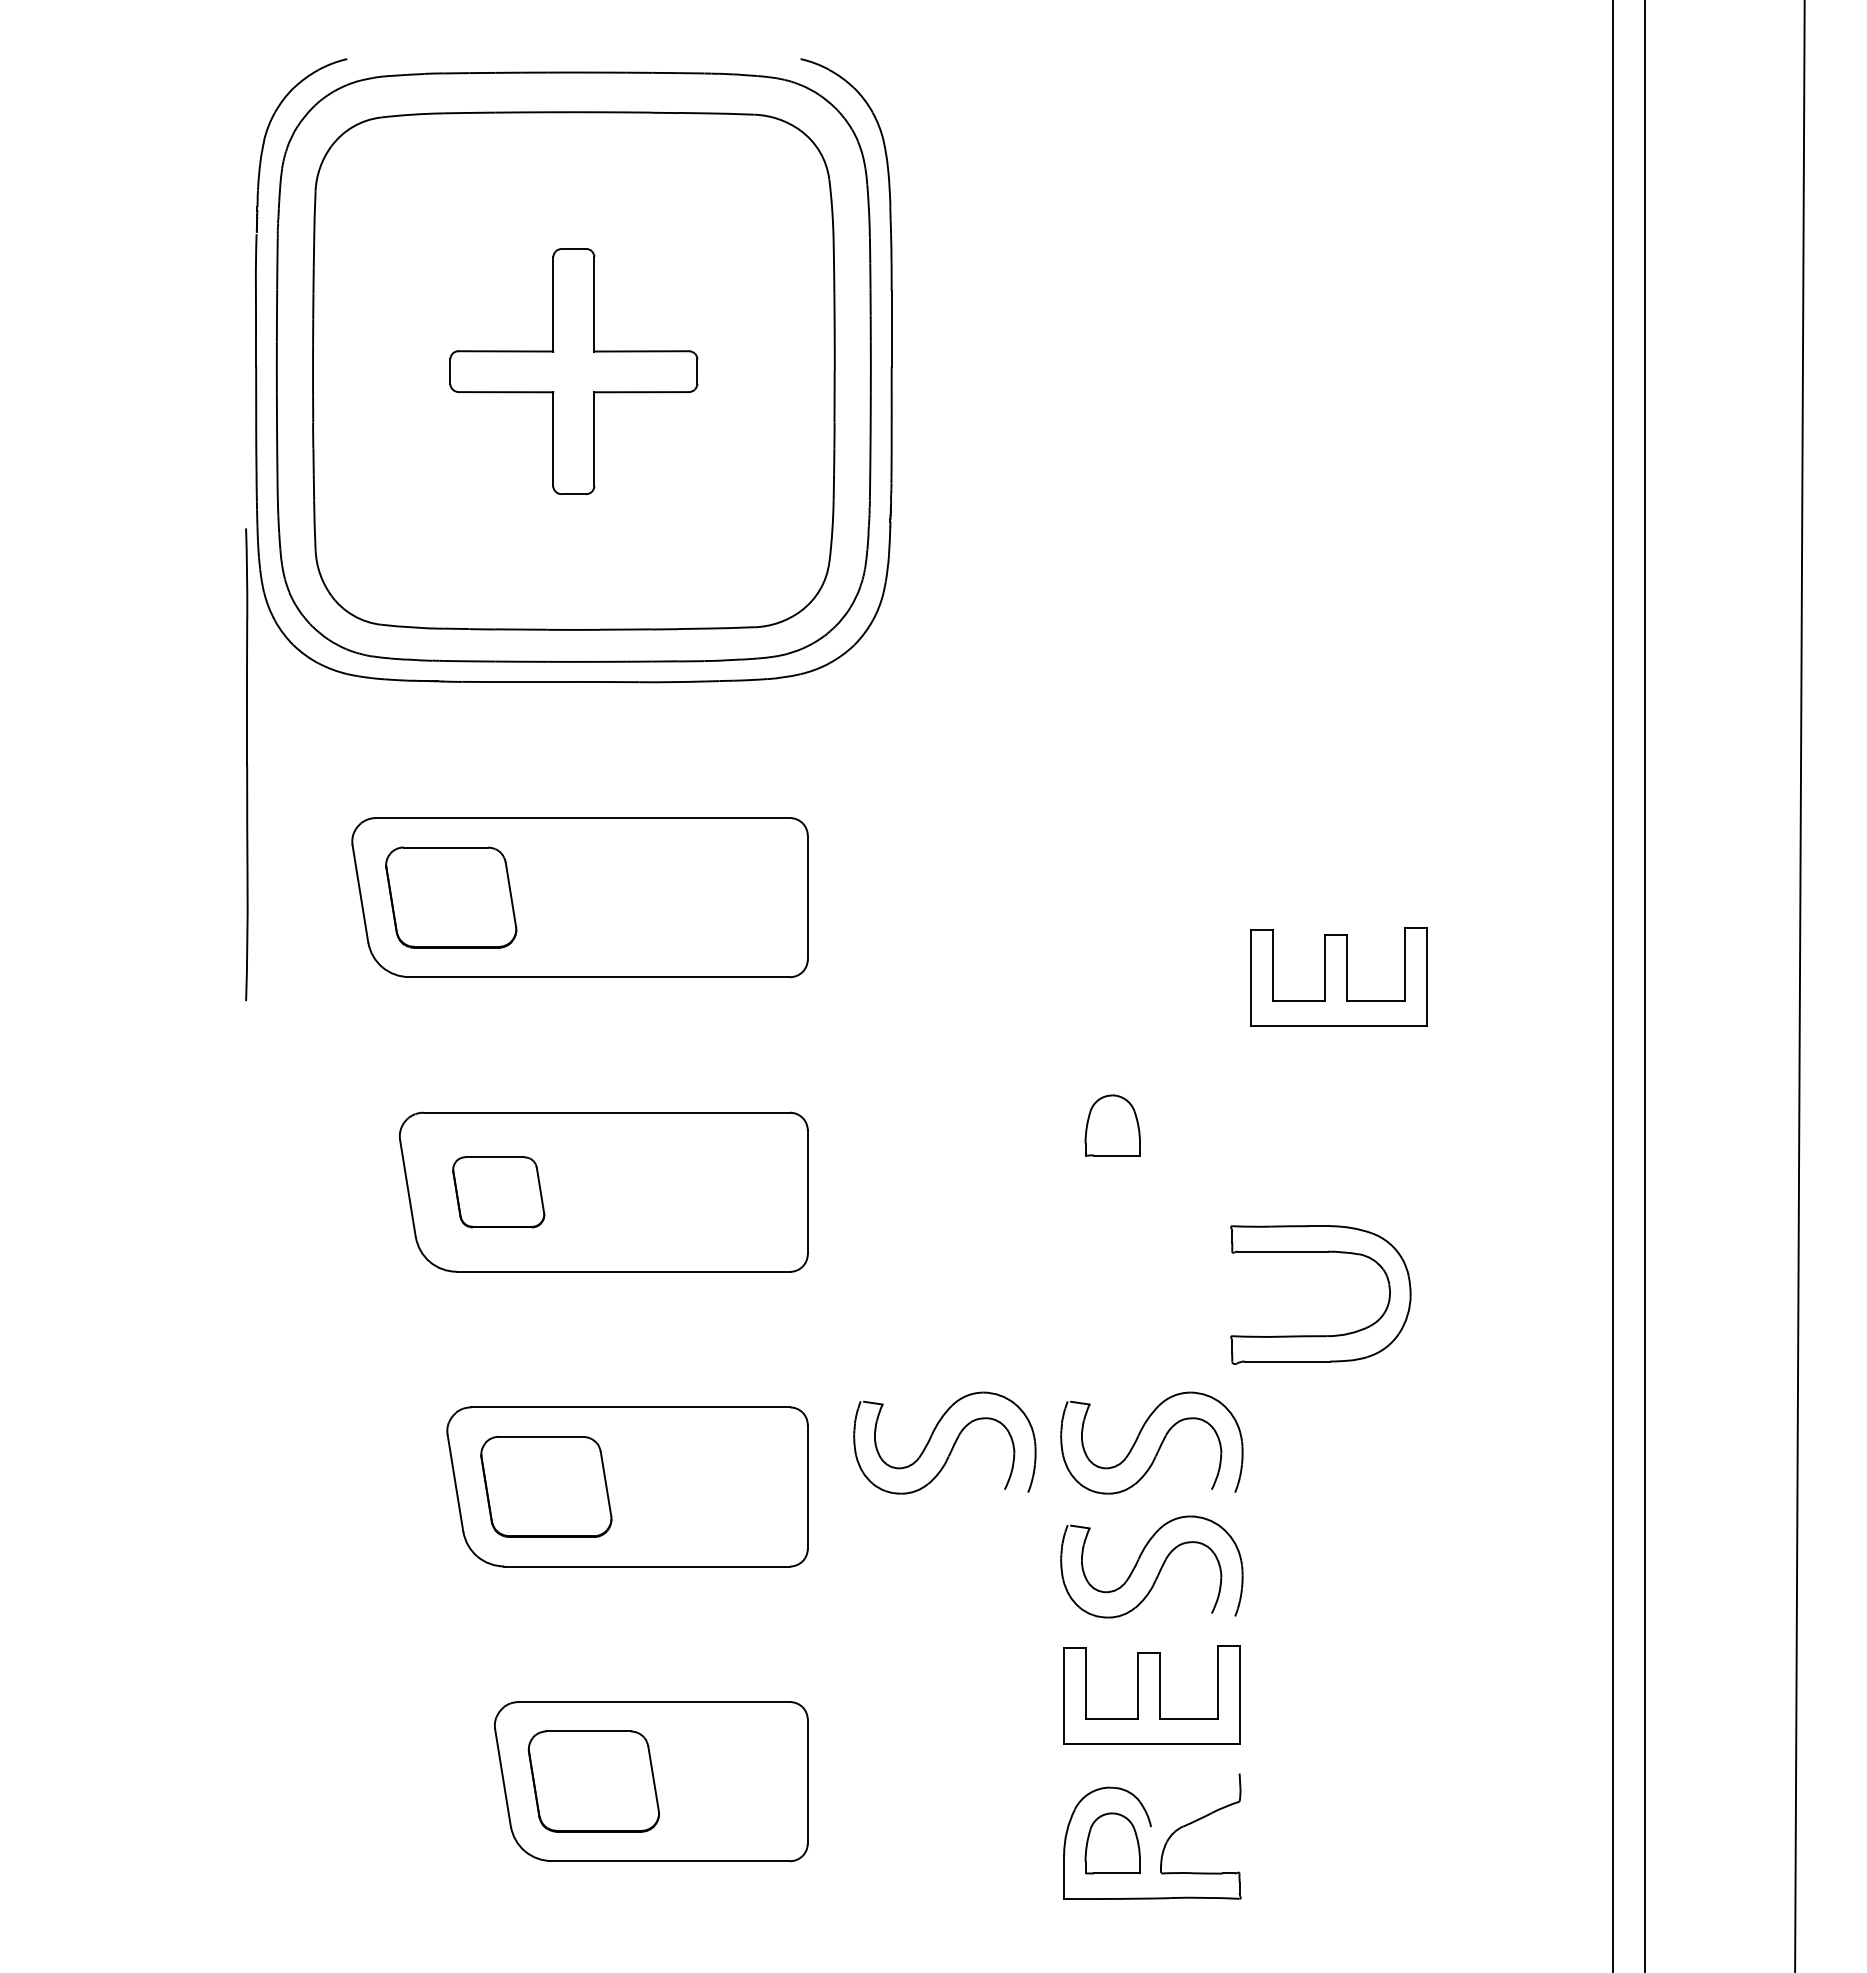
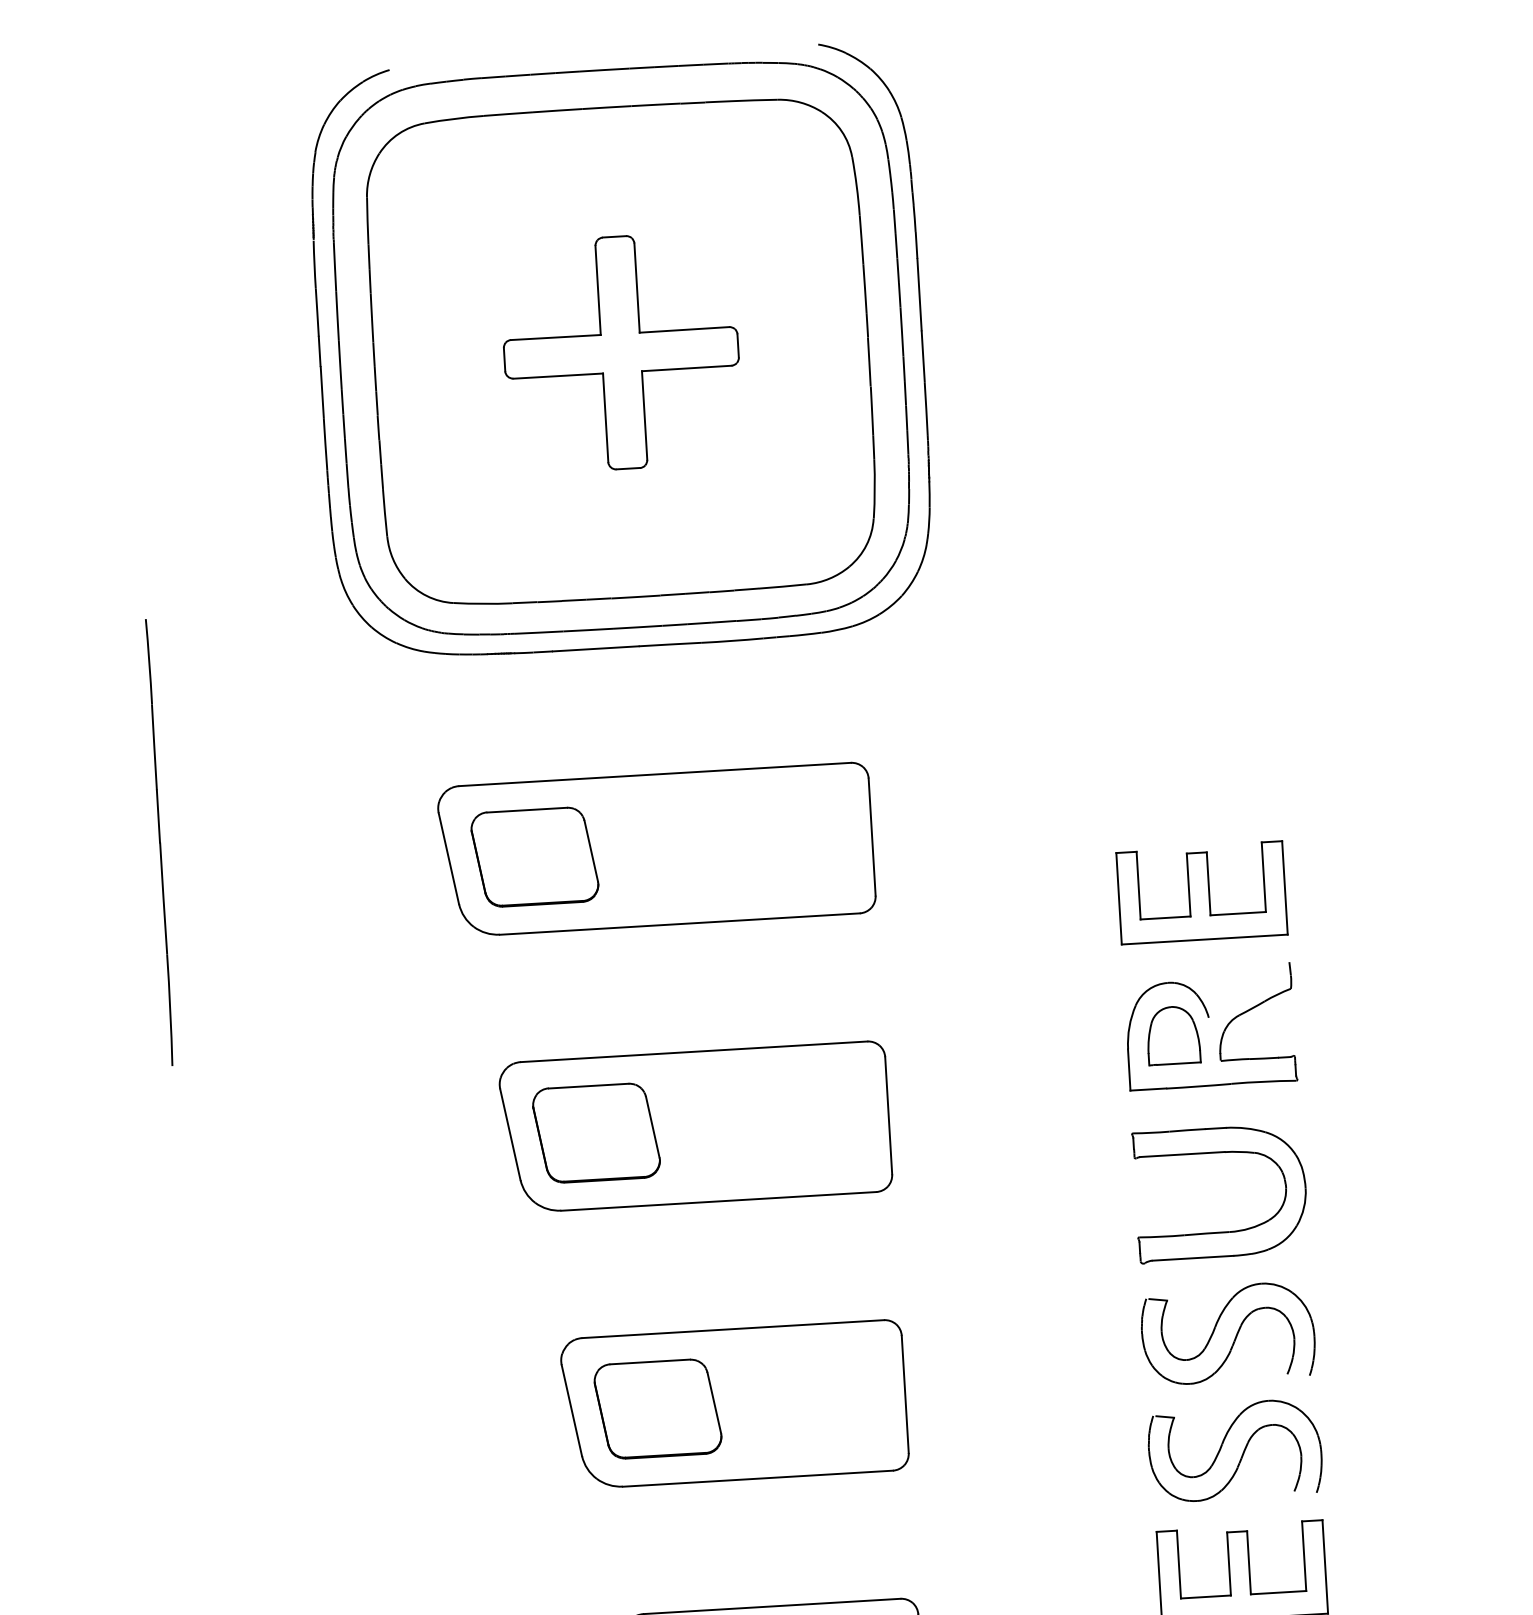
line: (246, 764) -> (159, 842), moved
part: (1338, 976) -> (1201, 892), moved
part: (1150, 1109) -> (1208, 1018), added
part: (498, 1192) -> (596, 1133), size x1.43
part: (1320, 1335) -> (1222, 1231), moved
part: (952, 1445) -> (1039, 1347), removed

